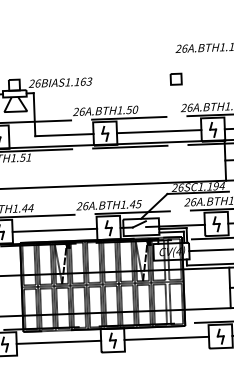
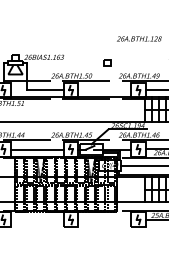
part: (175, 78) -> (107, 62), moved
line: (158, 132) -> (104, 90), removed
line: (166, 338) -> (104, 219), removed
line: (57, 342) -> (36, 219), removed

